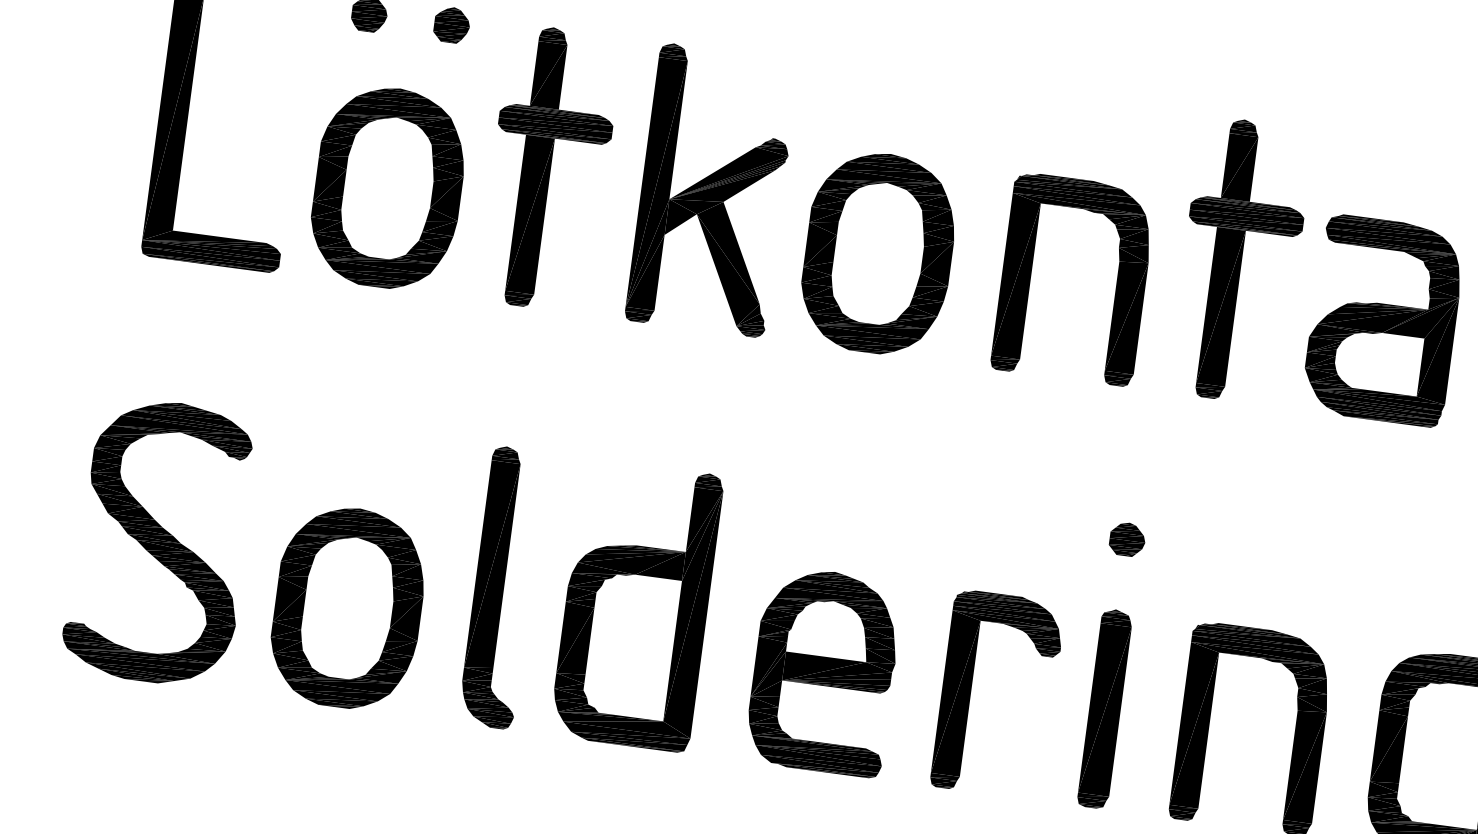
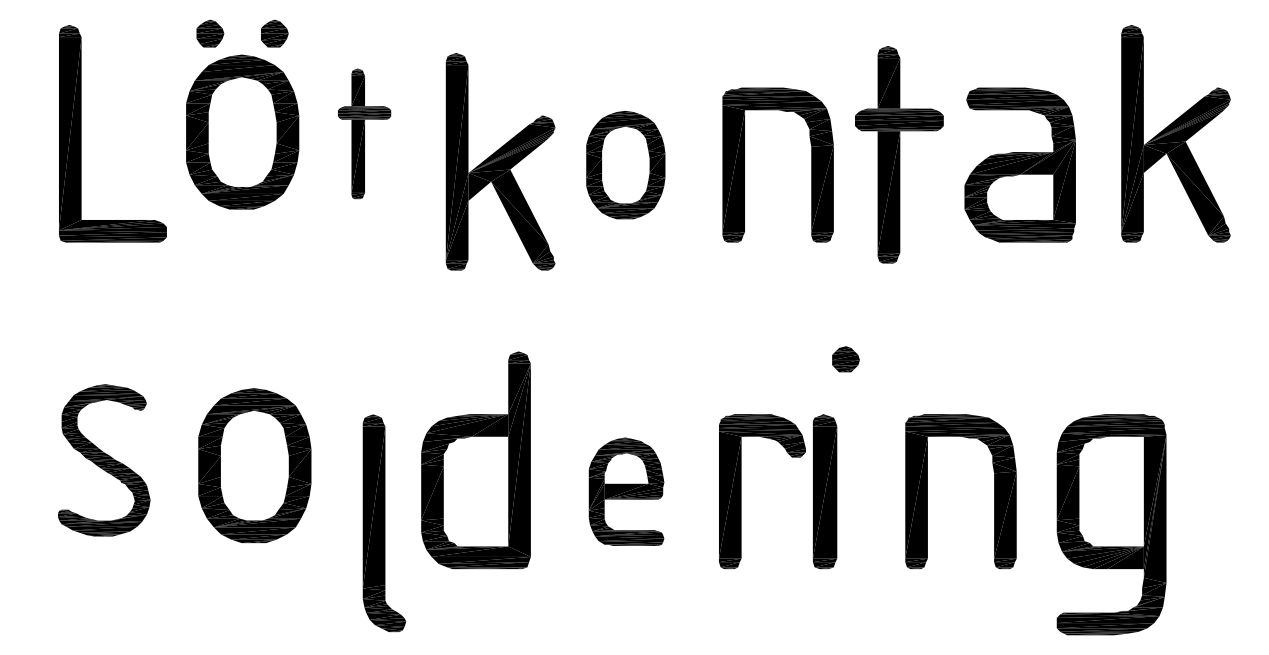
part: (549, 168) -> (364, 133), size x0.6
part: (388, 187) -> (242, 131), moved
part: (712, 189) -> (500, 161), moved
part: (878, 252) -> (625, 164), size x0.7
part: (1240, 260) -> (899, 154), moved
part: (161, 542) -> (104, 460), size x0.7
part: (502, 587) -> (384, 523), moved
part: (347, 607) -> (254, 465), moved
part: (824, 671) -> (626, 491), size x0.7
part: (1105, 708) -> (825, 491), moved

